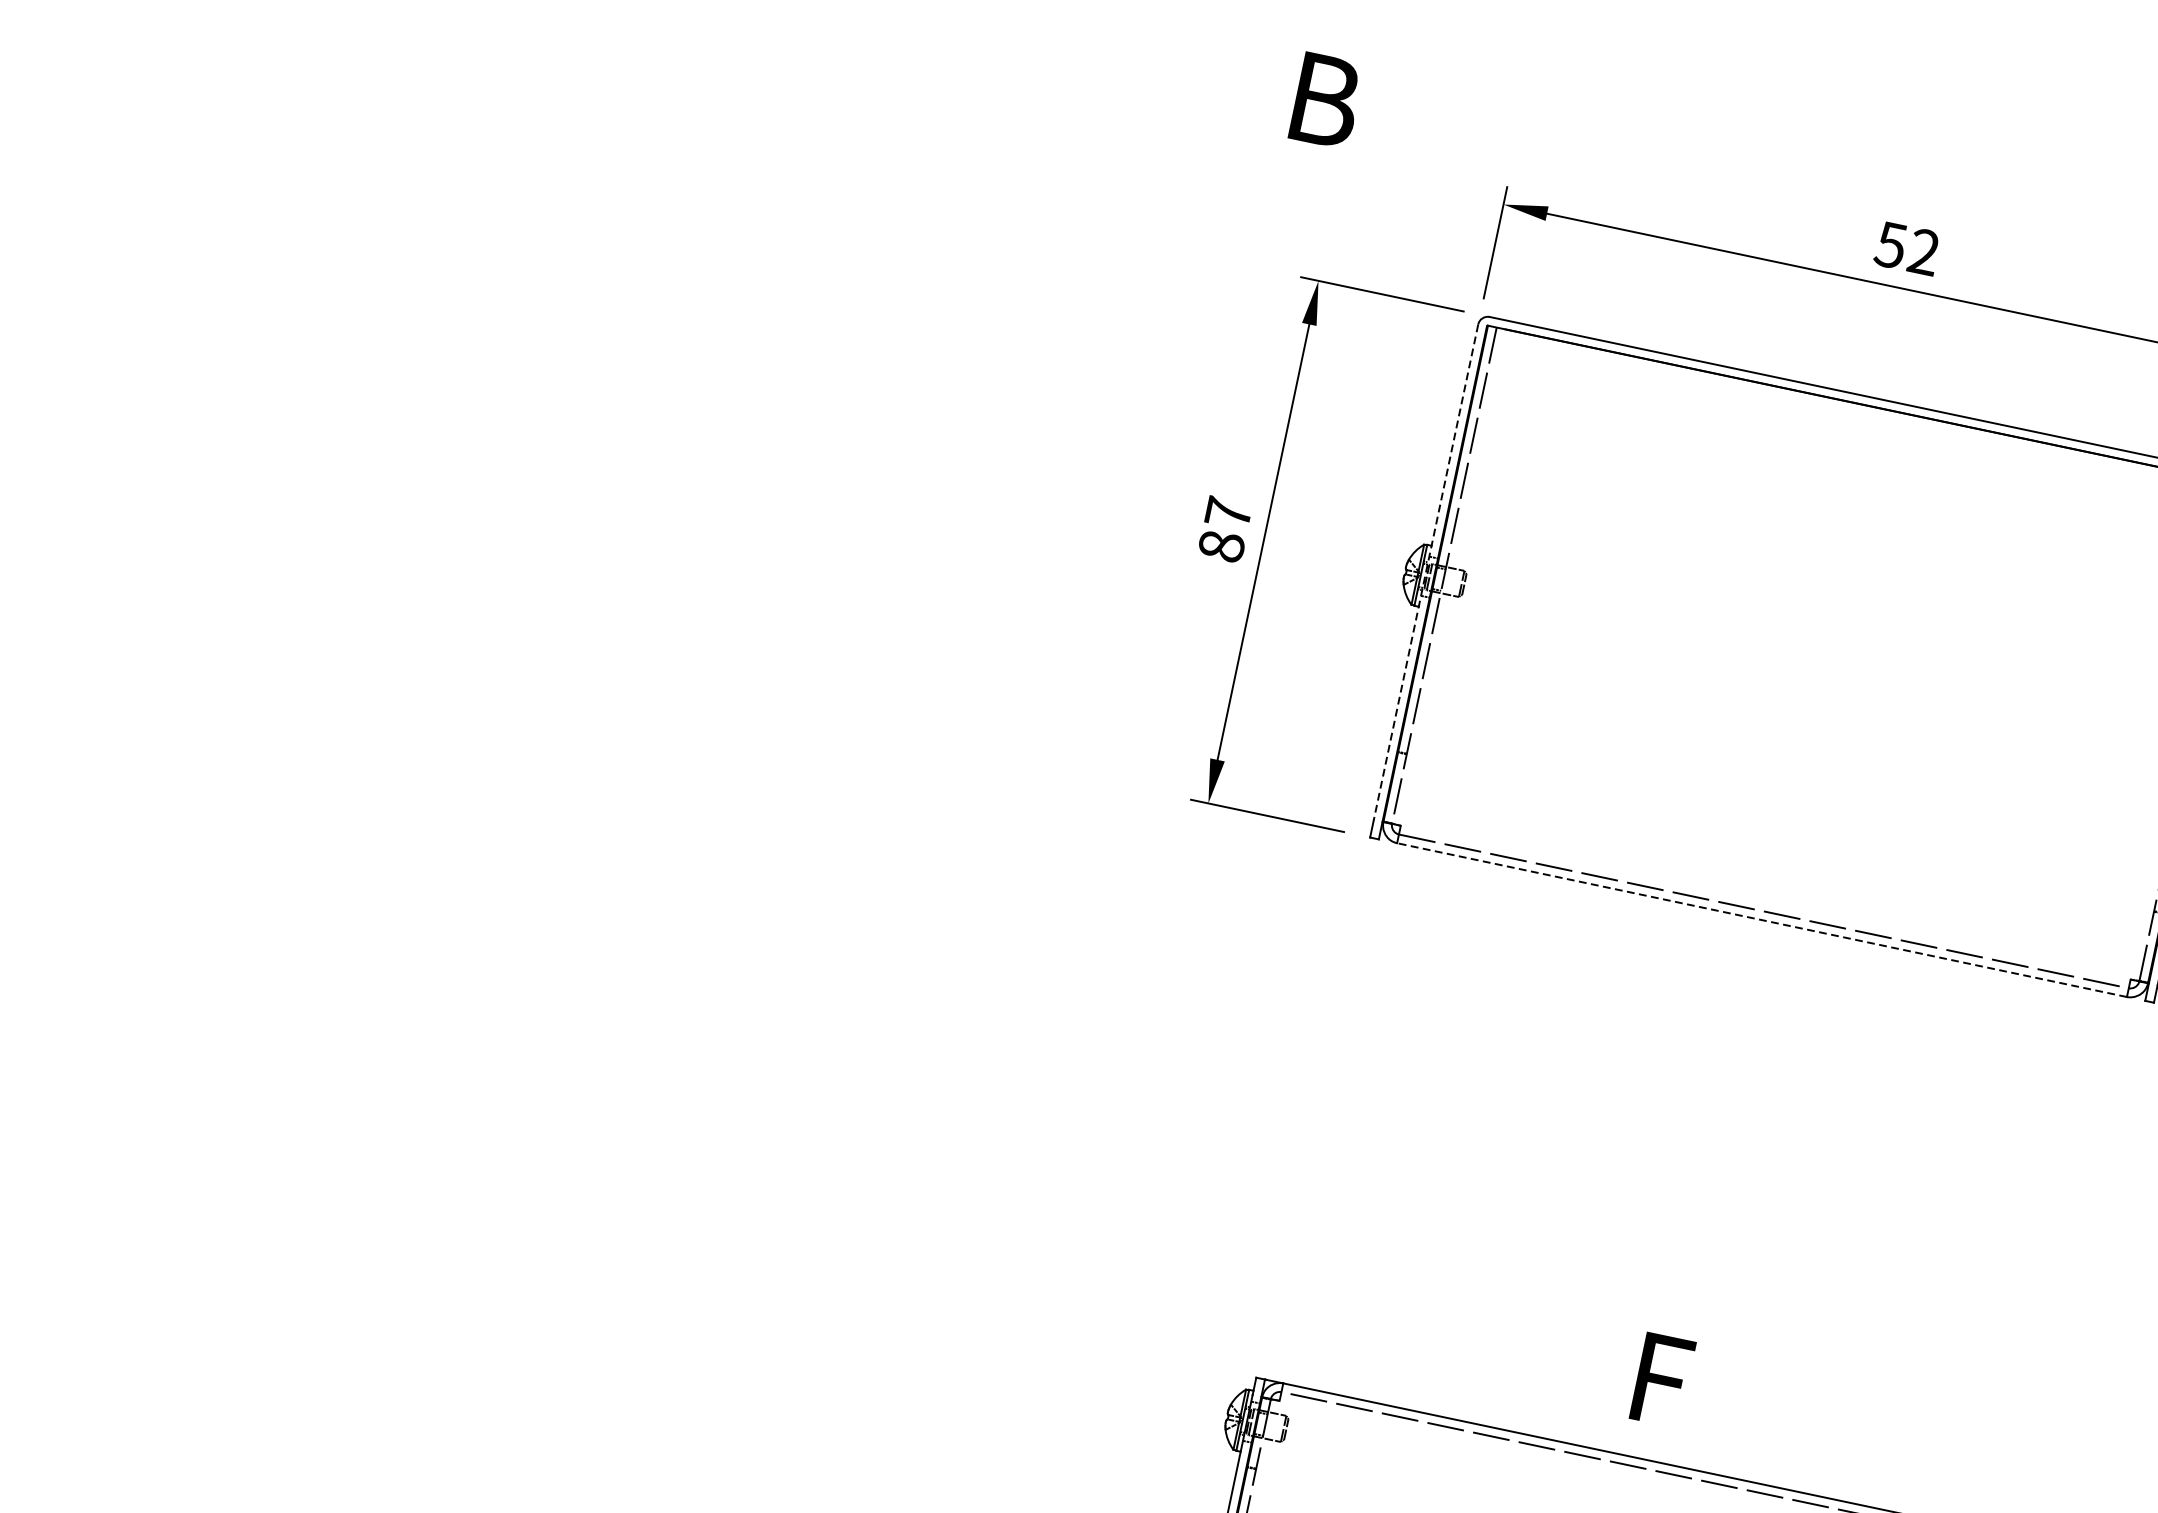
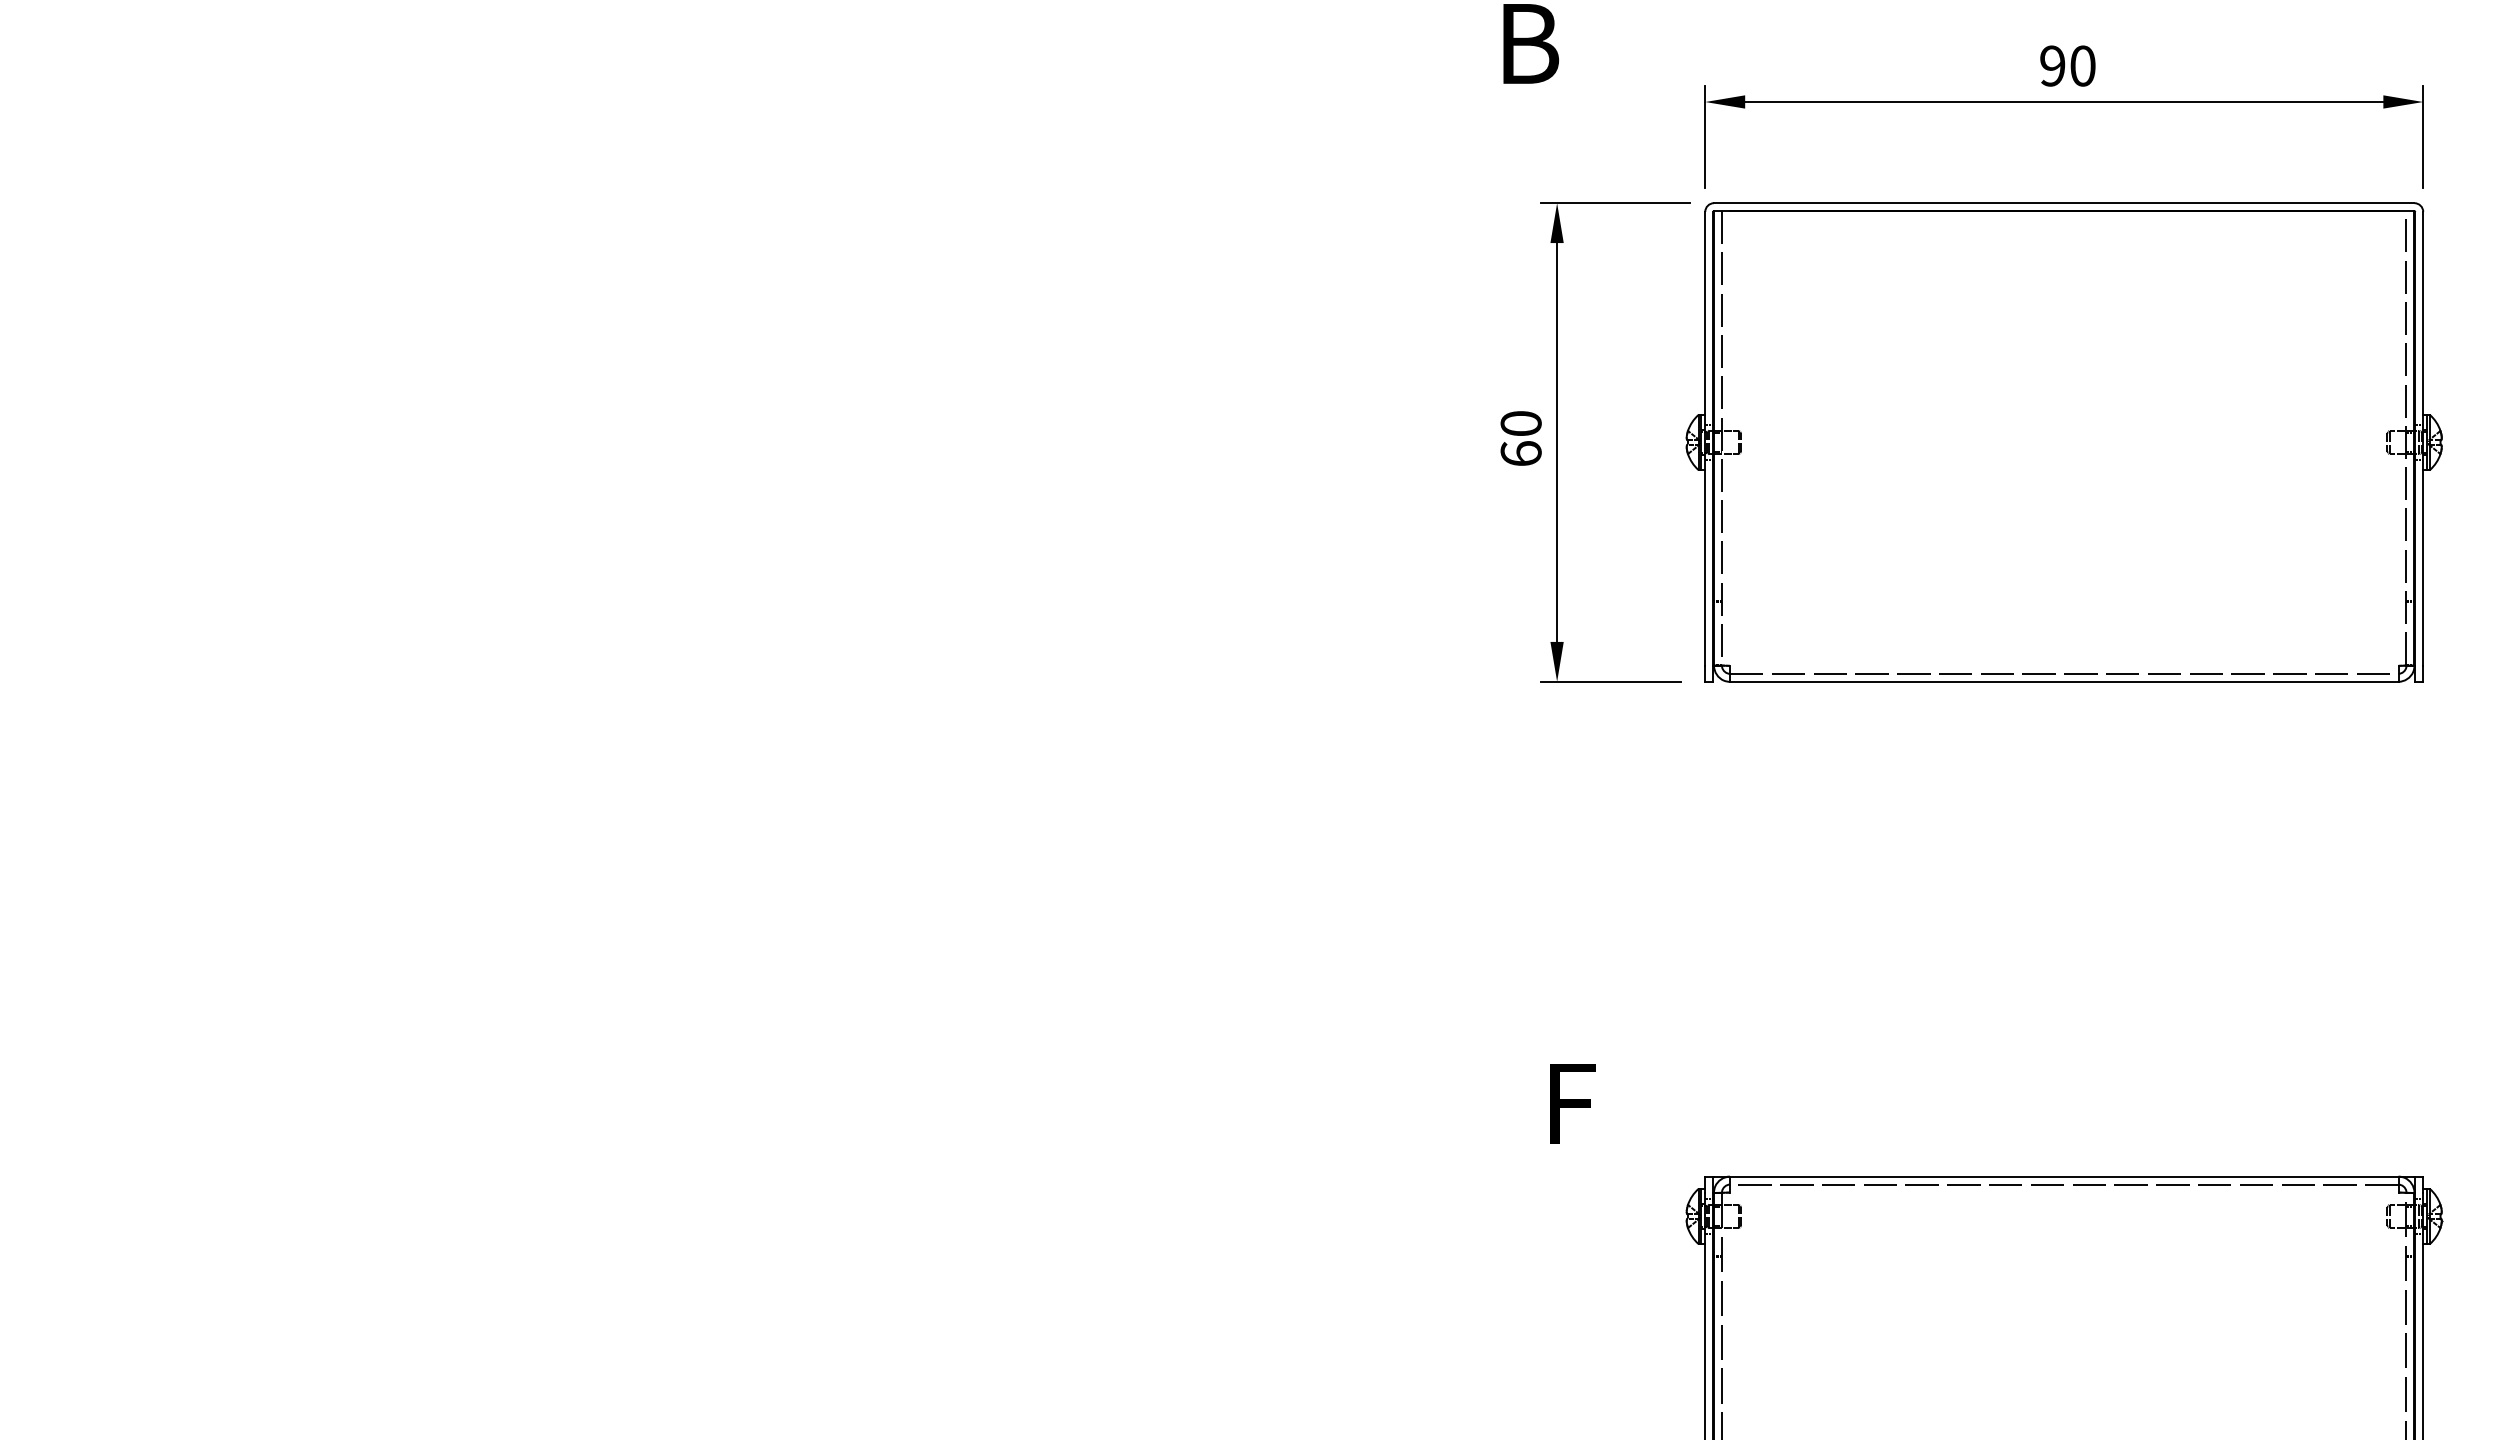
text: (1907, 248) -> (2067, 65), 52 -> 90
text: (1224, 529) -> (1520, 438), 87 -> 60
line: (1426, 571) -> (1705, 438), dashed -> solid
line: (1761, 919) -> (2063, 681), dashed -> solid
text: (1662, 1379) -> (1572, 1103), moved

